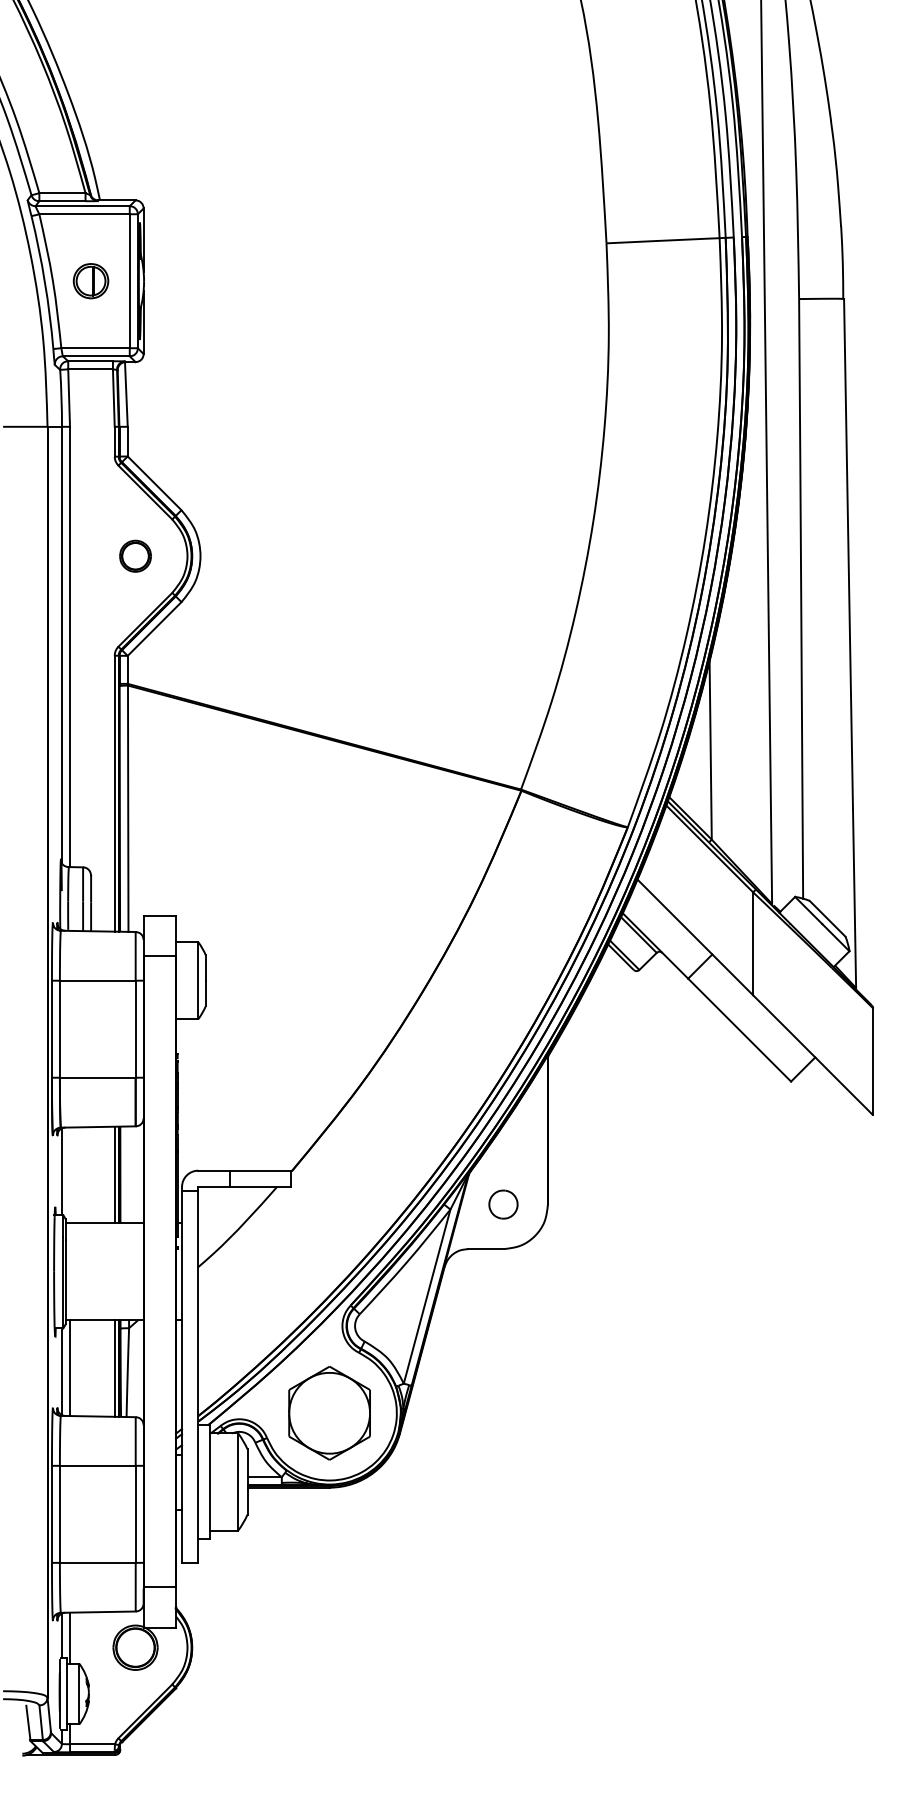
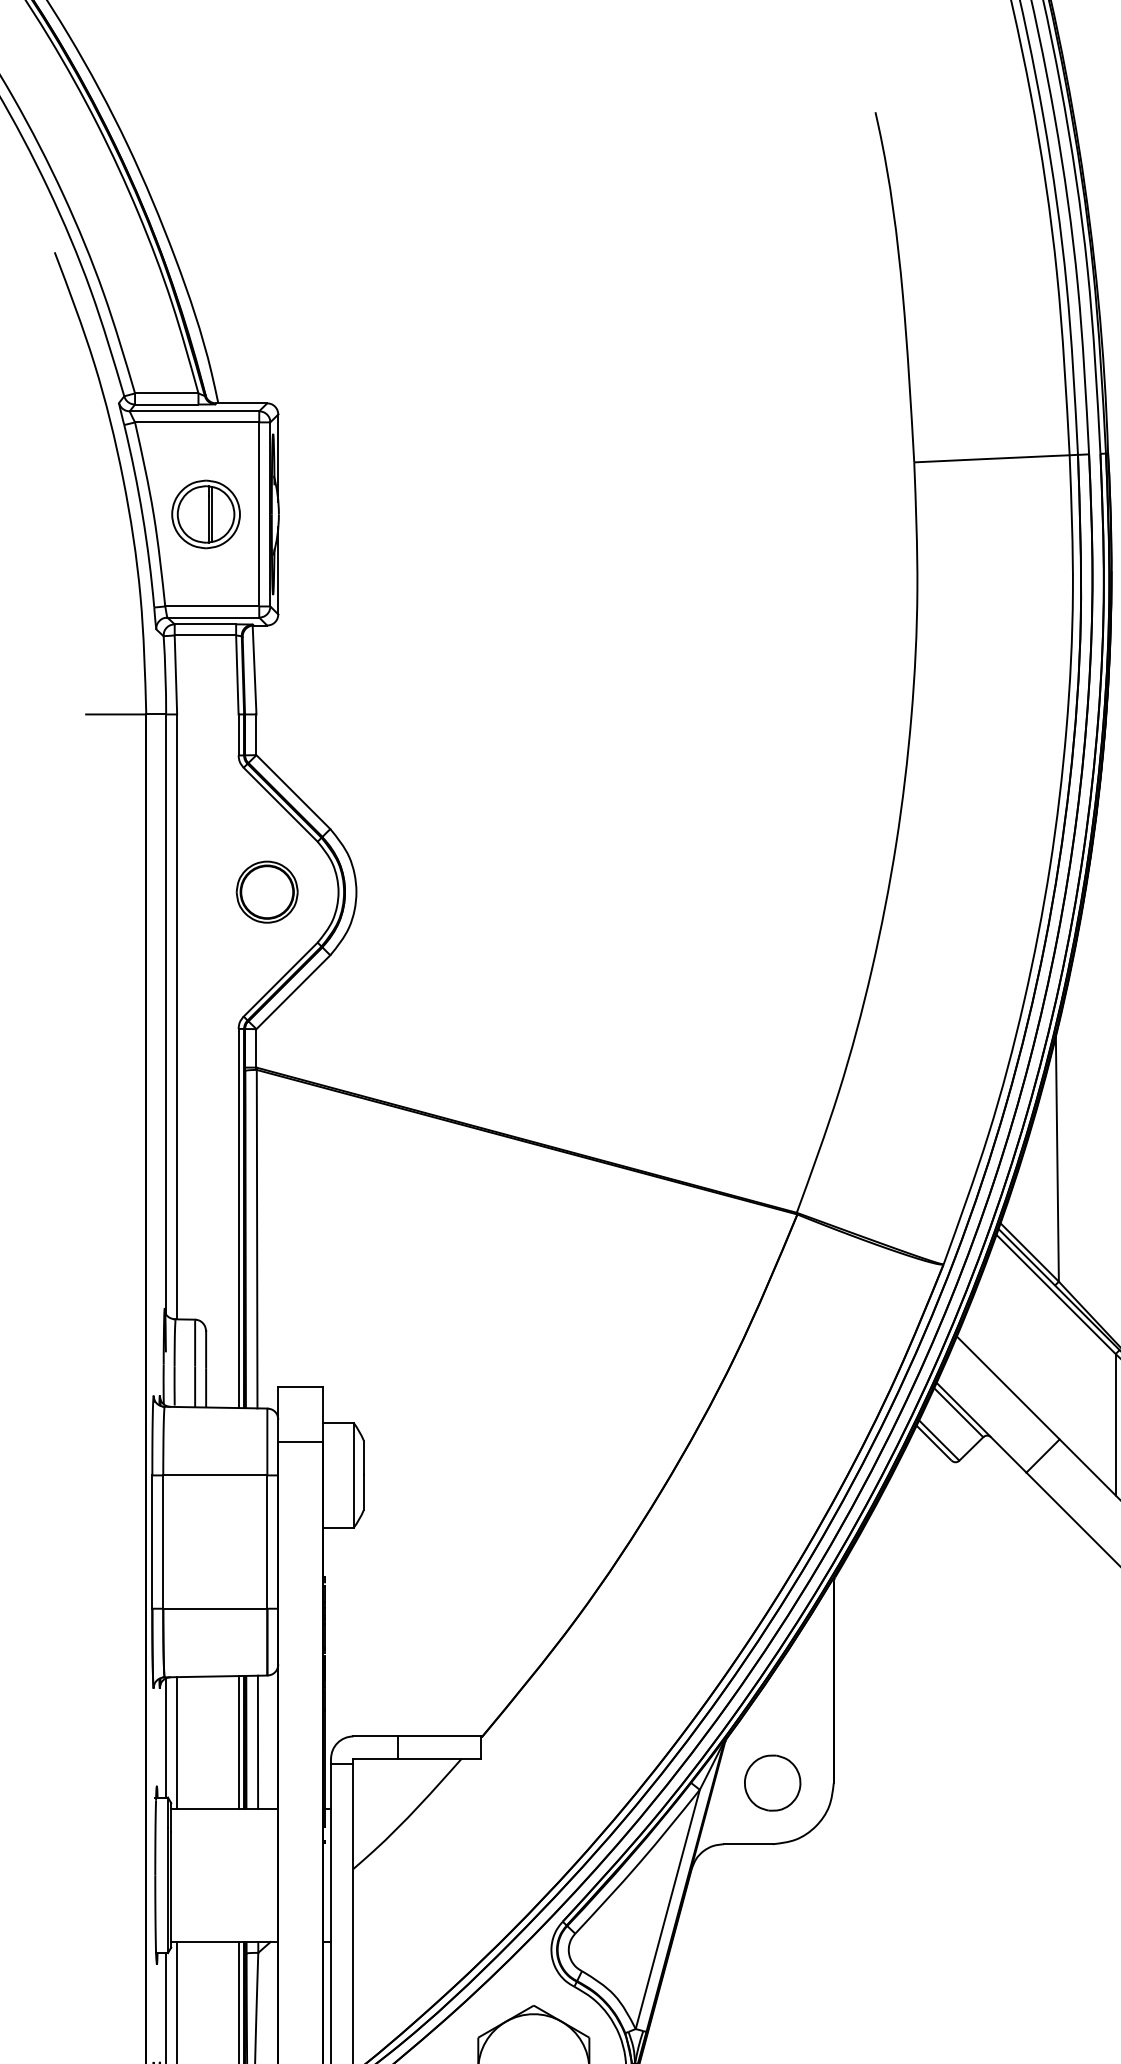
part: (90, 280) -> (205, 513), size x1.43
part: (135, 556) -> (267, 892), size x1.43
line: (128, 1174) -> (257, 1741), added
line: (70, 1175) -> (177, 1743), added
part: (503, 1204) -> (772, 1782), size x1.43

